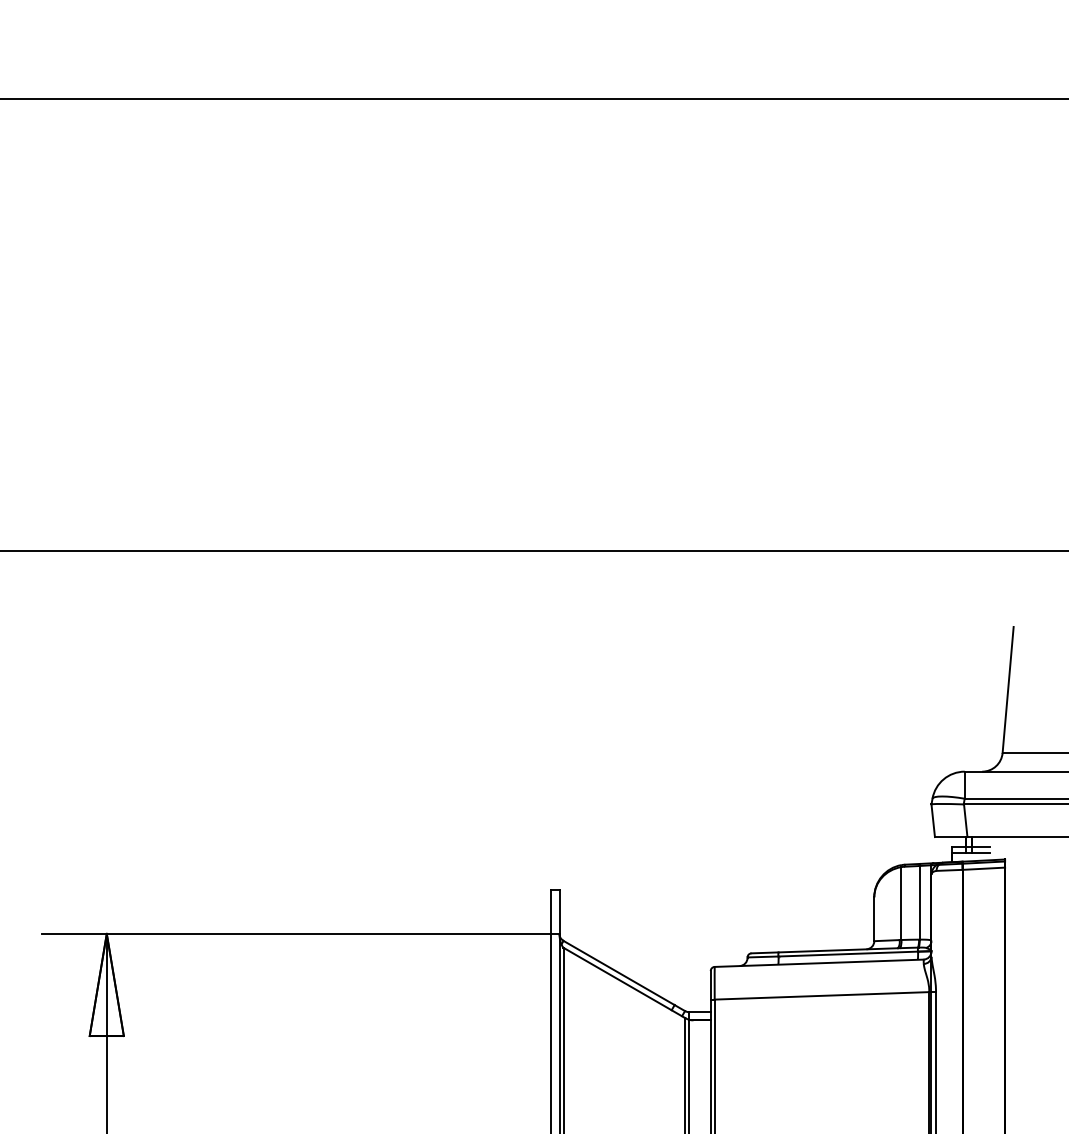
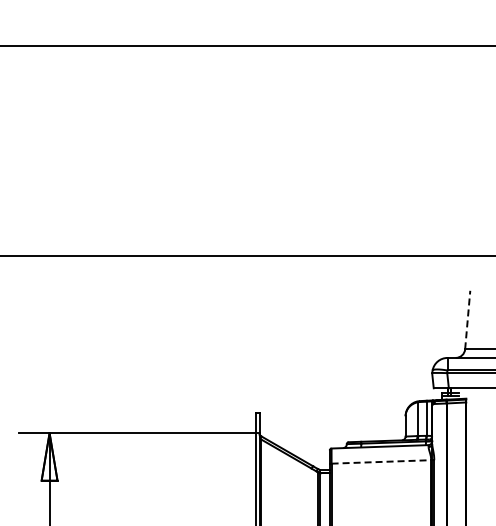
line: (1007, 688) -> (467, 319), solid -> dashed
line: (822, 994) -> (381, 461), solid -> dashed

